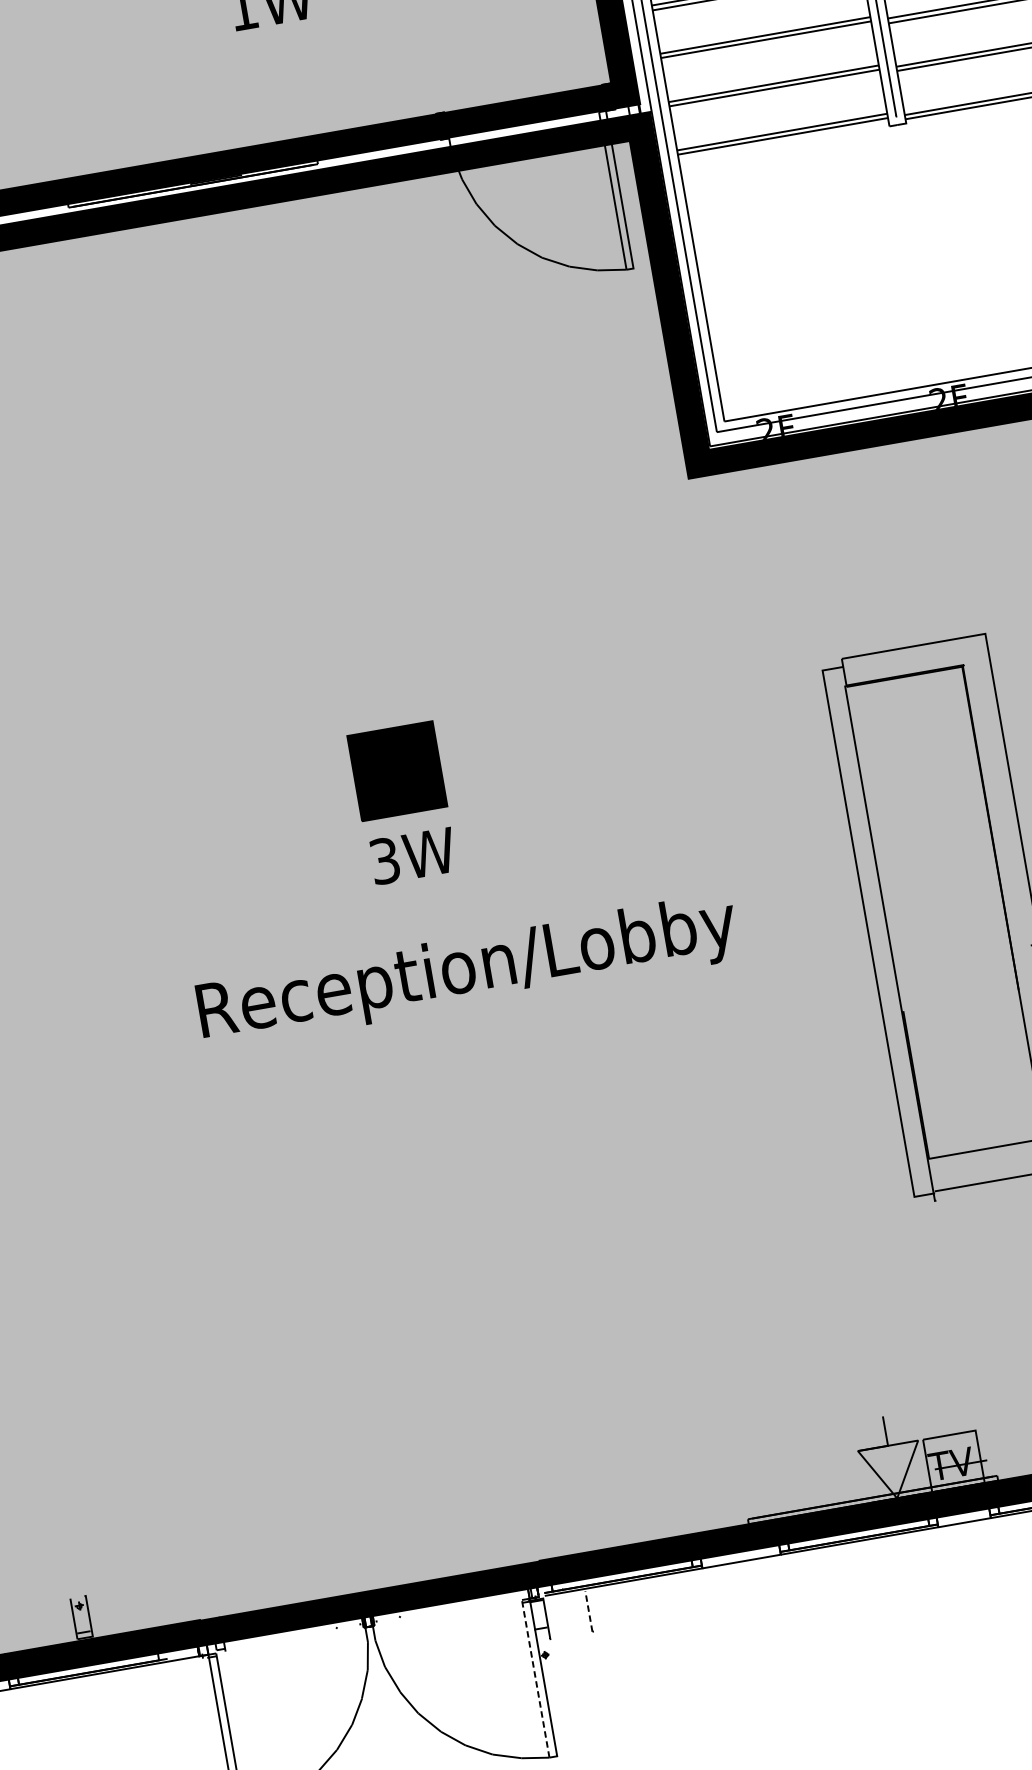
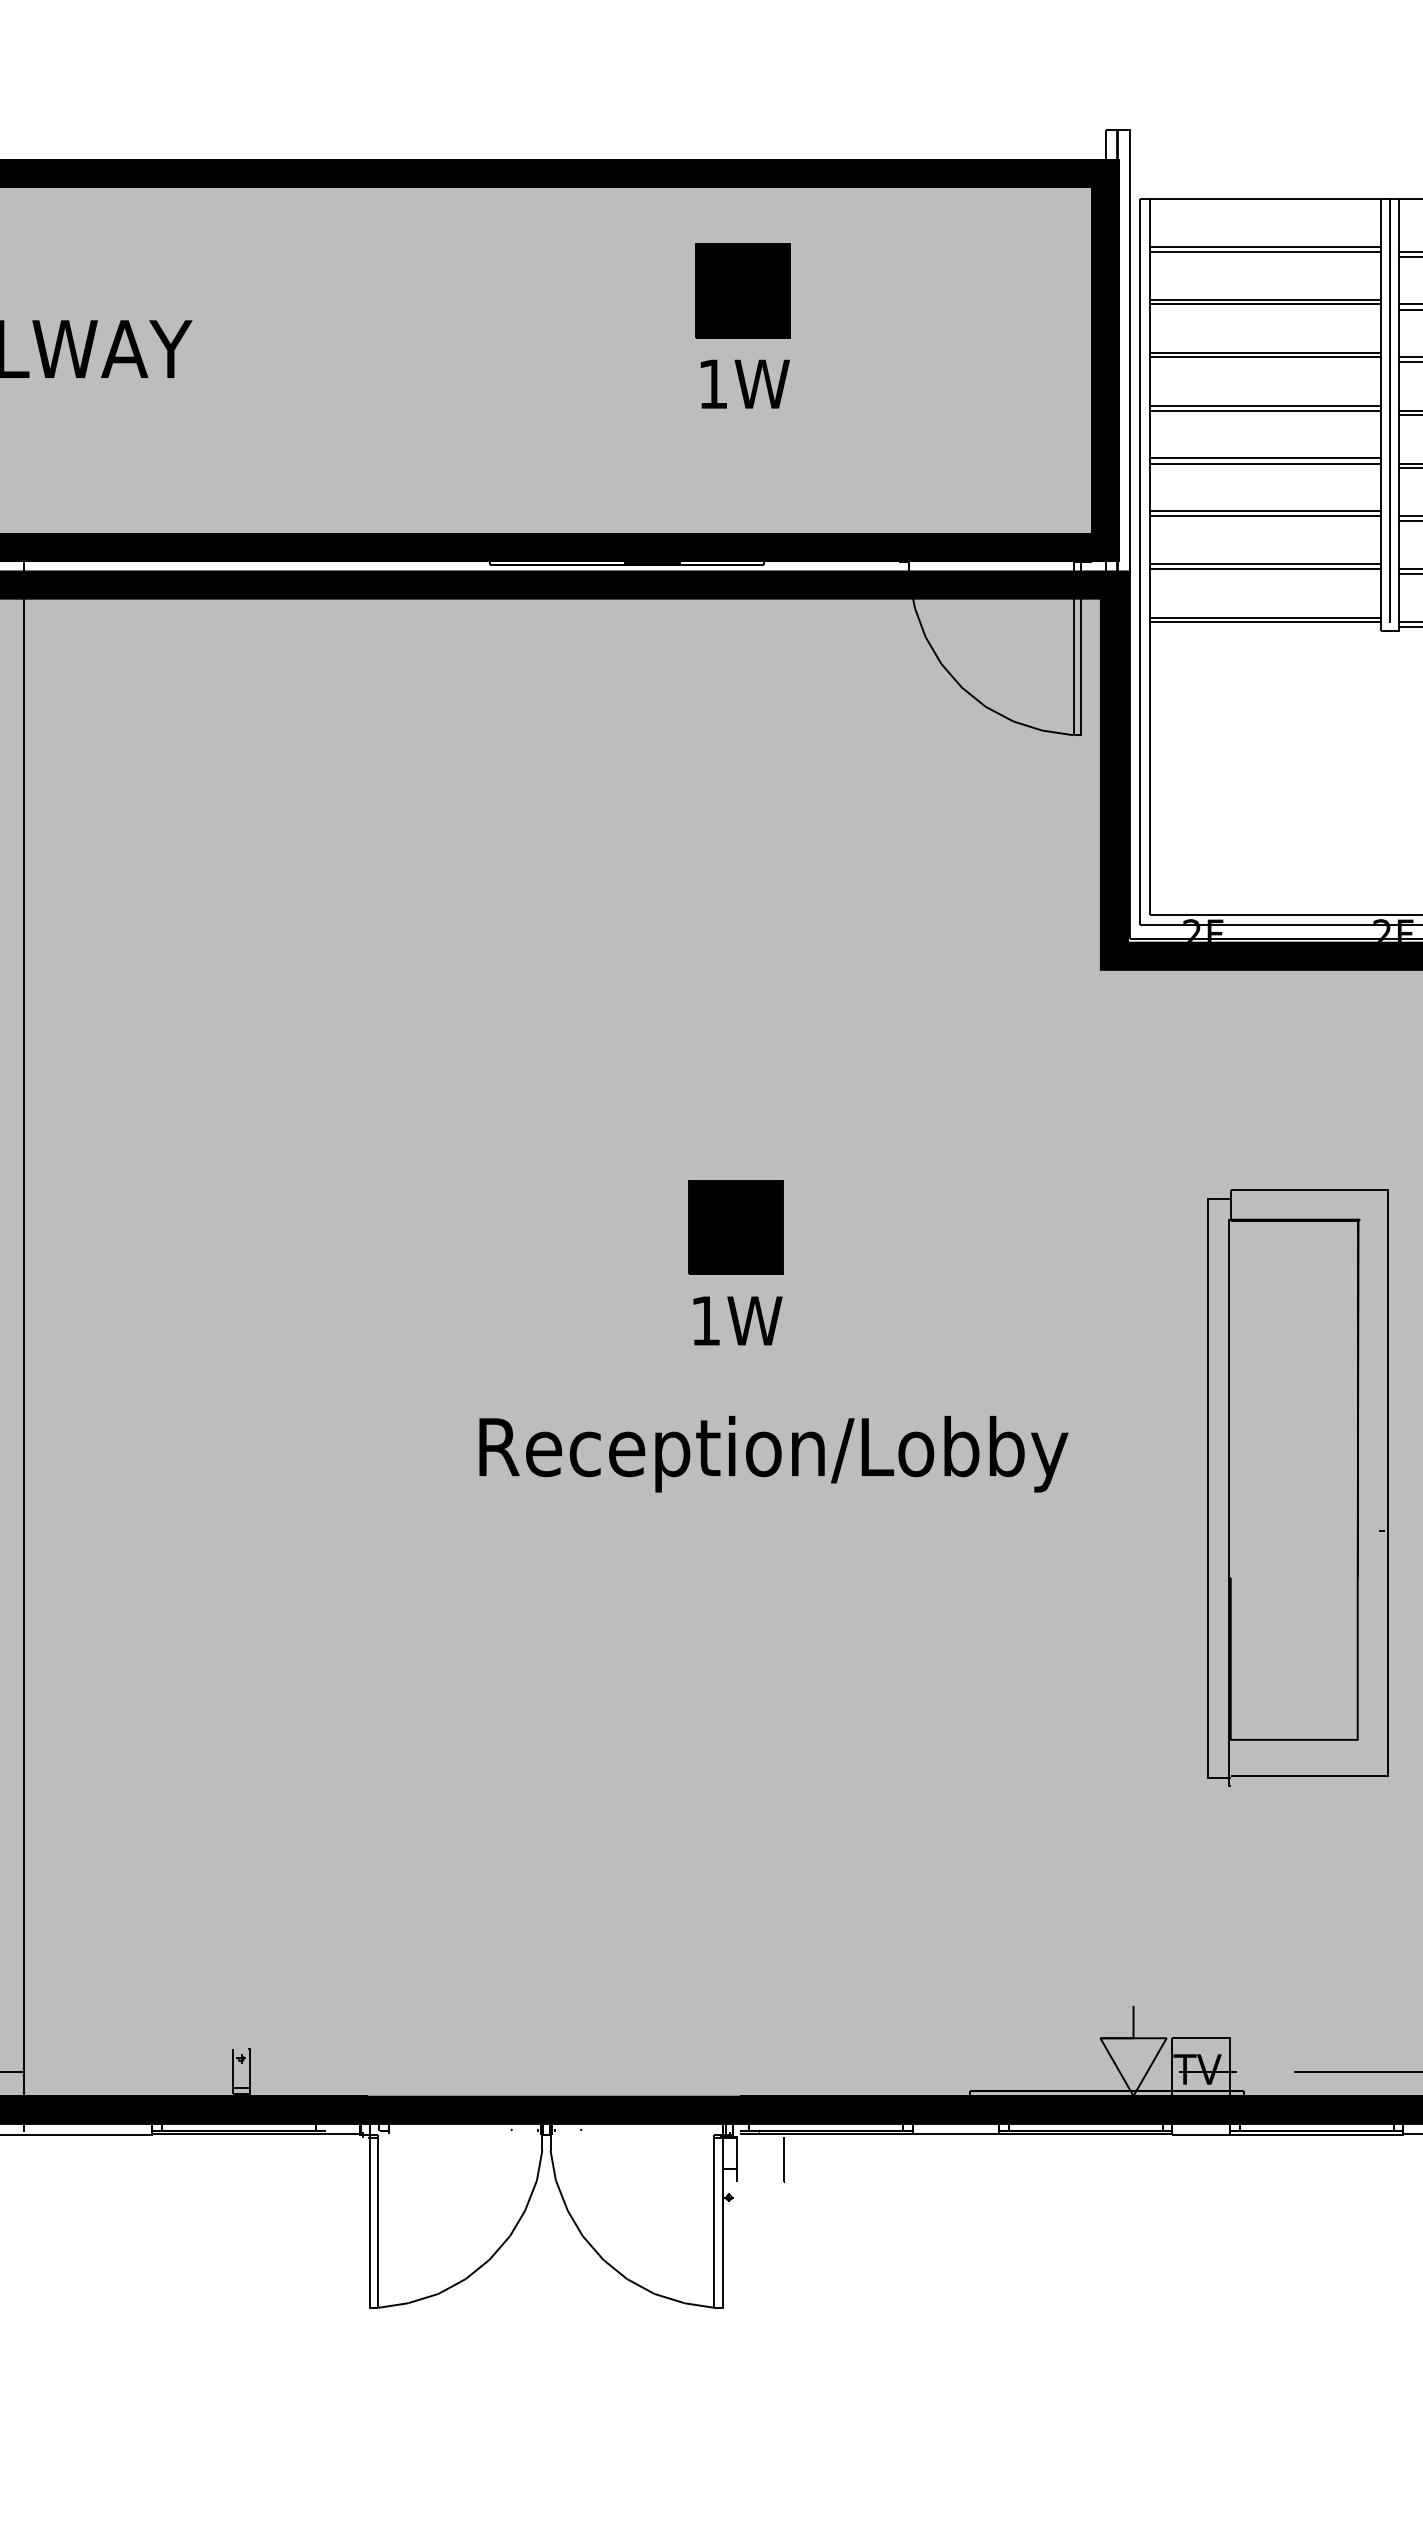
text: (384, 860) -> (705, 1320), 3W -> 1W
line: (588, 1610) -> (783, 2158), dashed -> solid
line: (535, 1679) -> (714, 2221), dashed -> solid

